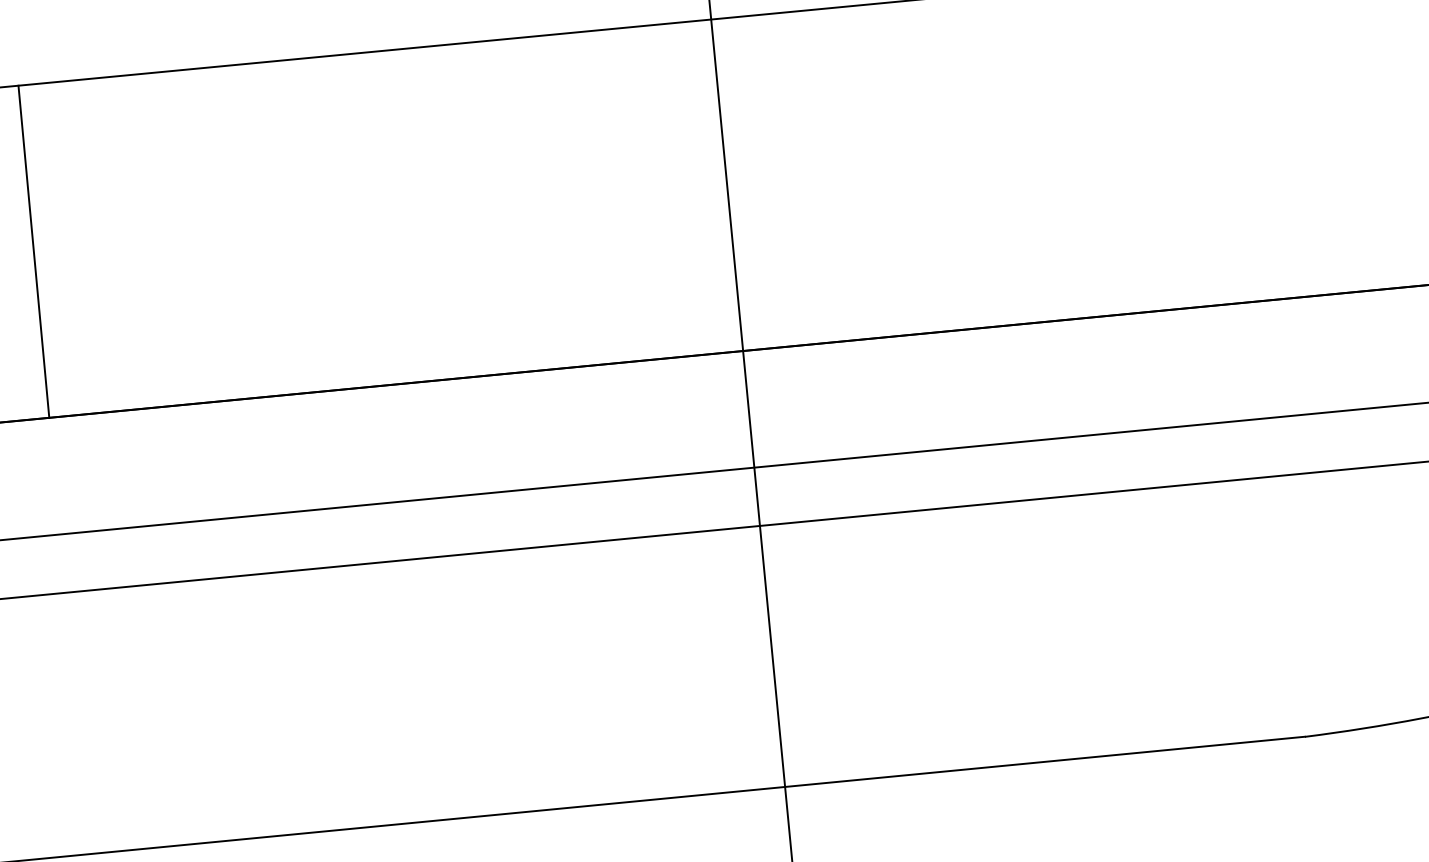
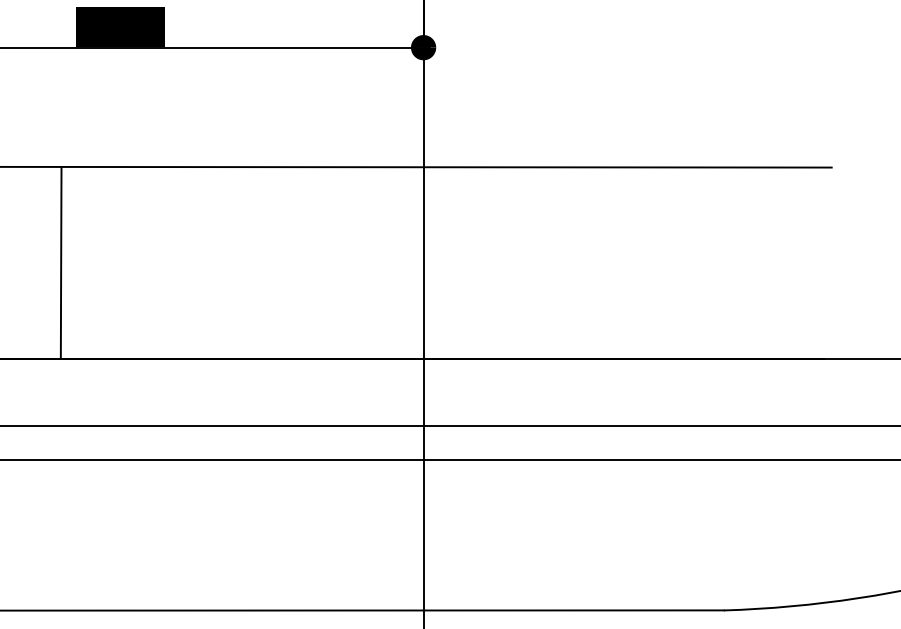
line: (32, 251) -> (60, 262), moved

